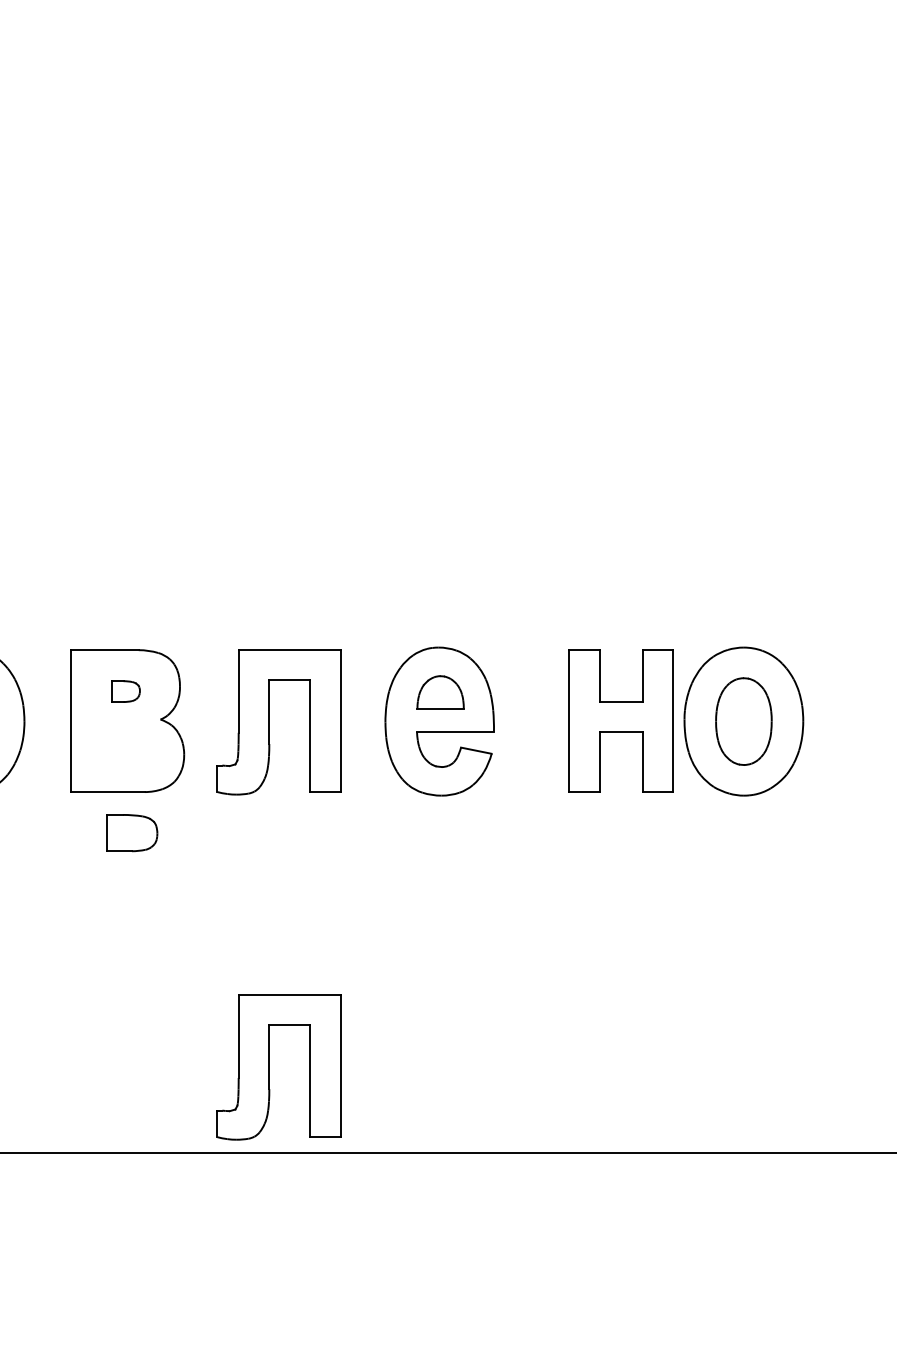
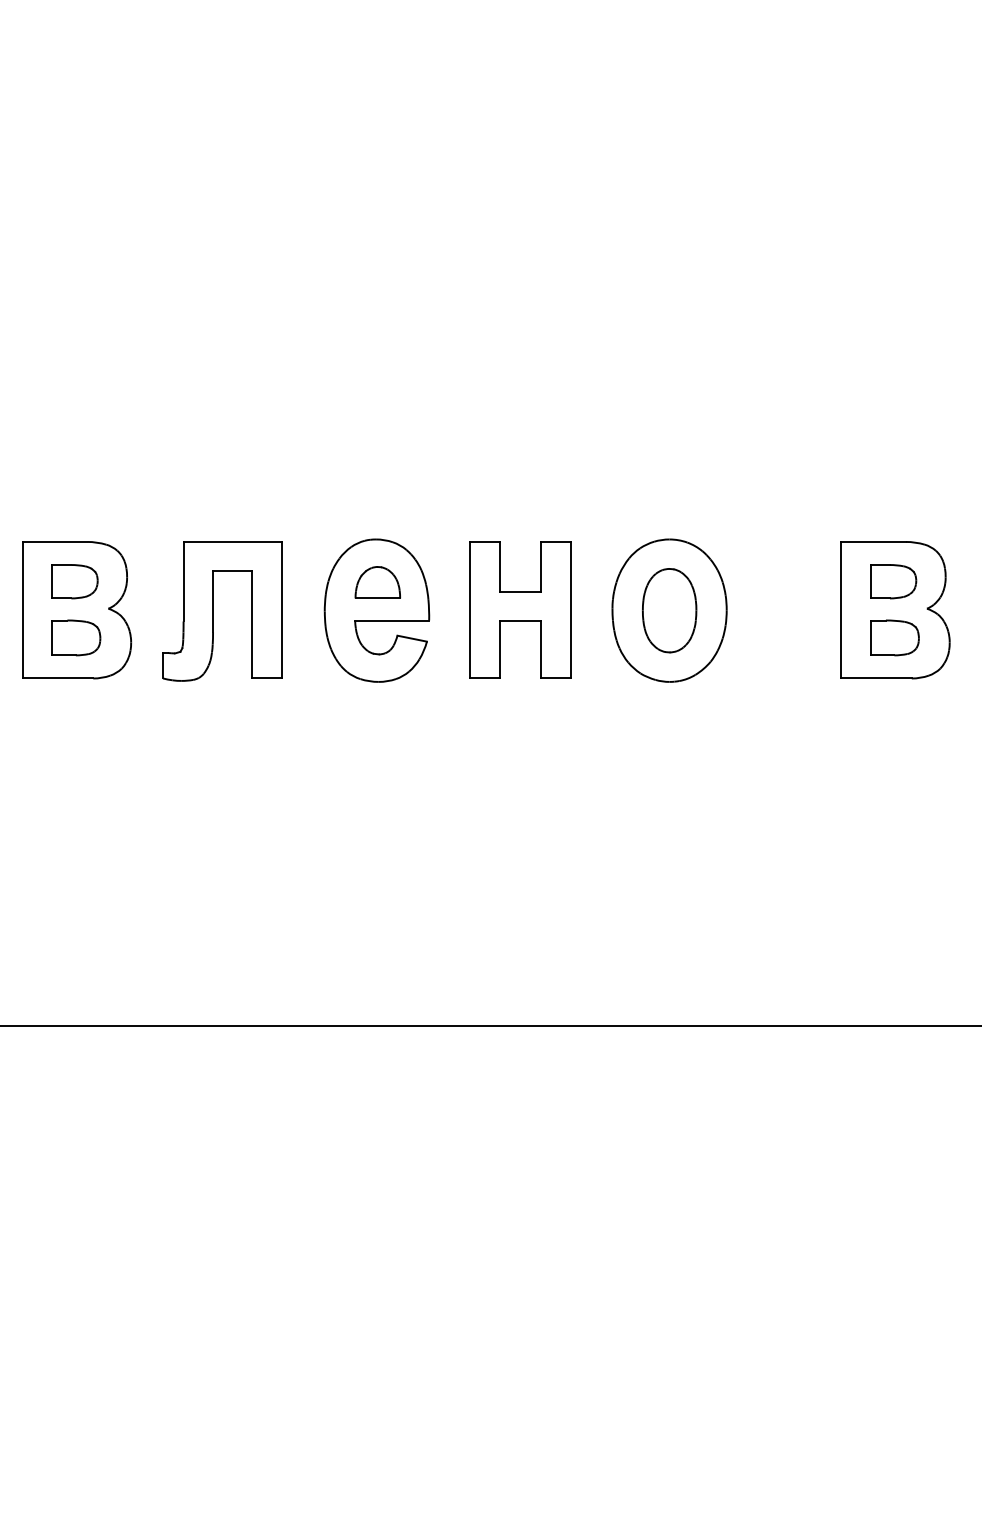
part: (125, 691) -> (74, 581), size x1.67
part: (621, 720) -> (520, 609), moved
part: (132, 832) -> (76, 637), moved
part: (269, 1067) -> (213, 943), removed

